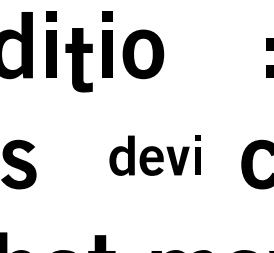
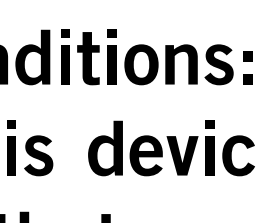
fill: (191, 53) -> (181, 64), added
fill: (236, 53) -> (218, 64), added
part: (79, 60) -> (88, 58), moved
part: (155, 155) -> (151, 148), size x1.67

